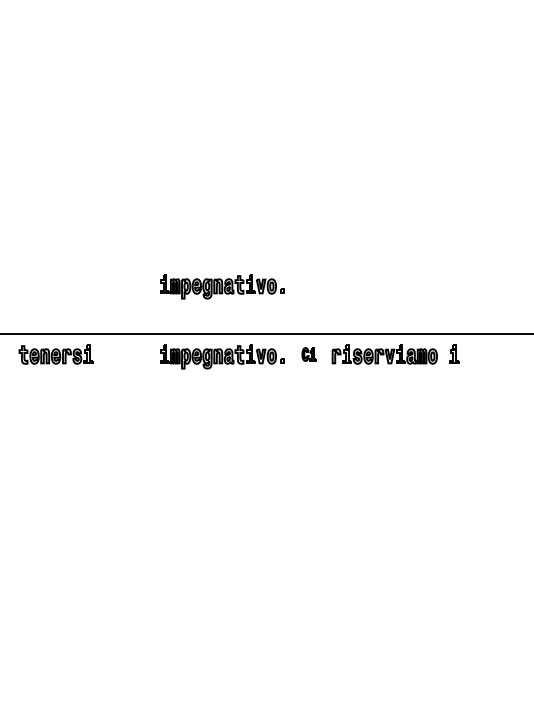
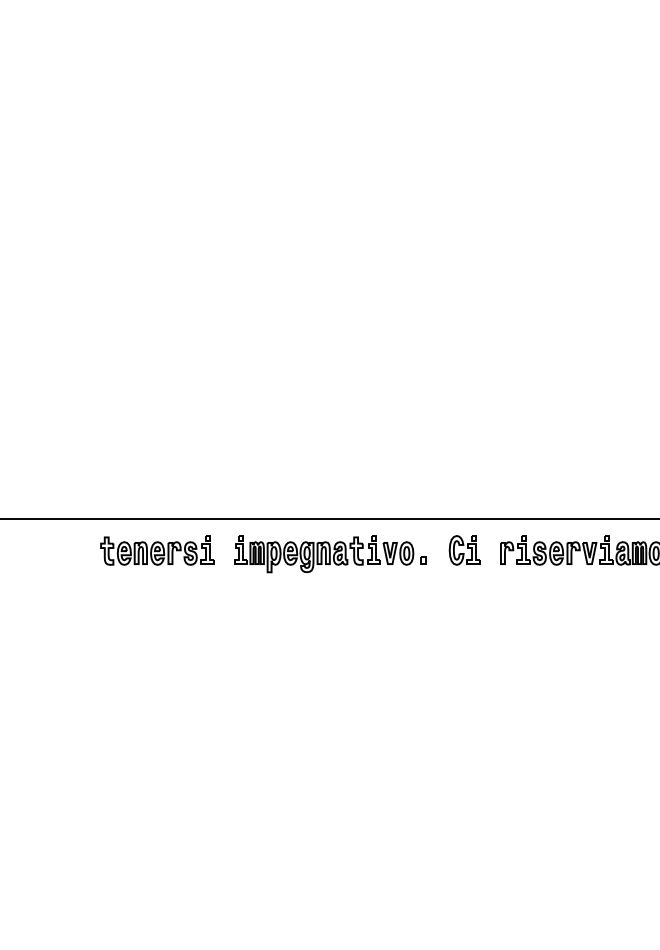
part: (222, 286) -> (330, 445), removed
part: (55, 354) -> (156, 550), moved
part: (308, 354) -> (463, 550), size x1.43

